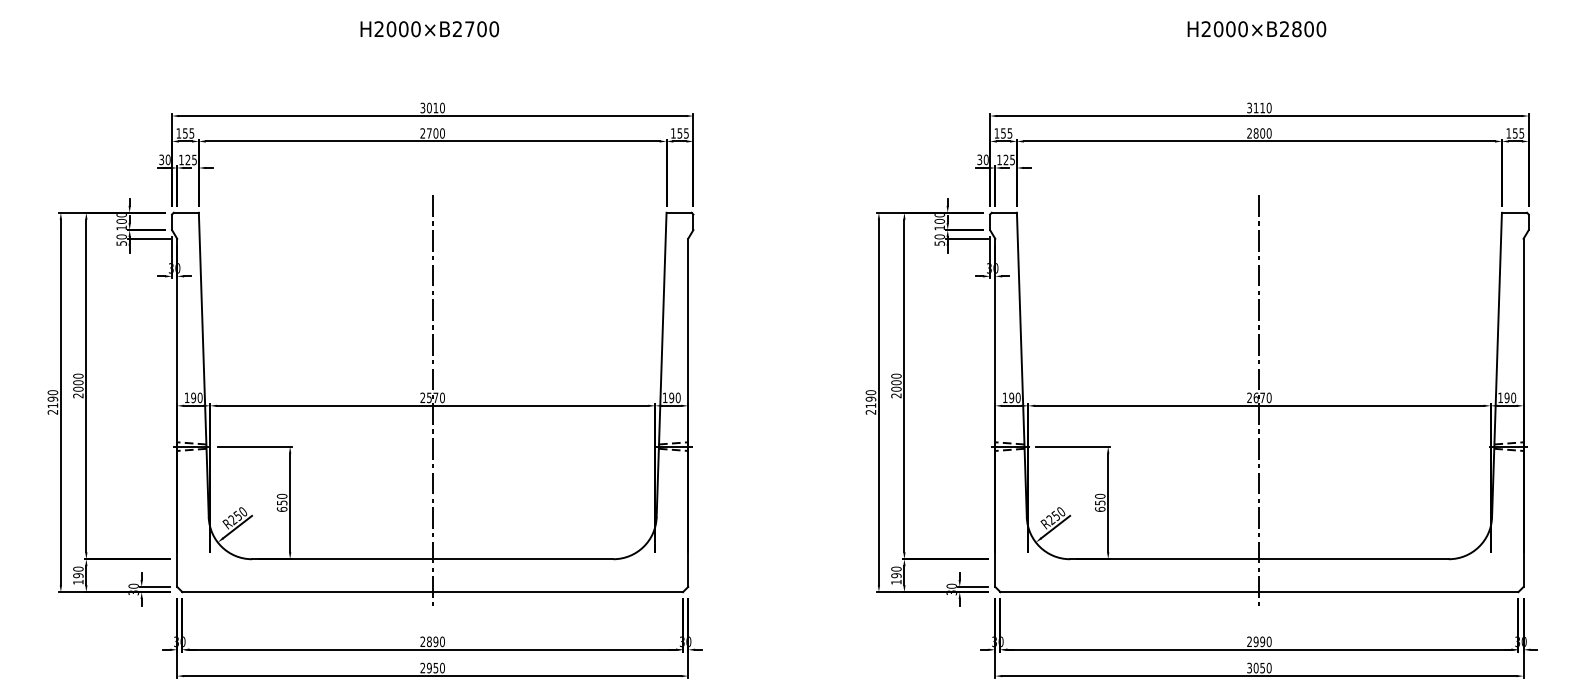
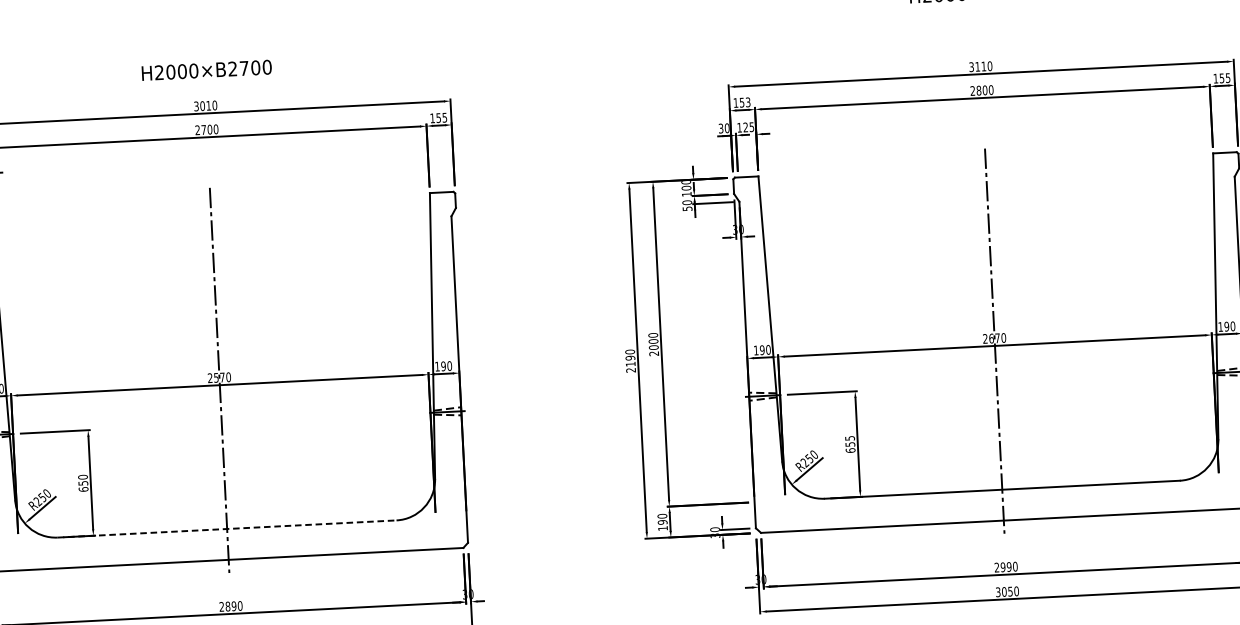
text: (429, 29) -> (206, 70), moved
text: (1009, 132) -> (747, 101), 155 -> 153
text: (1100, 495) -> (850, 437), 650 -> 655
line: (432, 559) -> (226, 529), solid -> dashed

